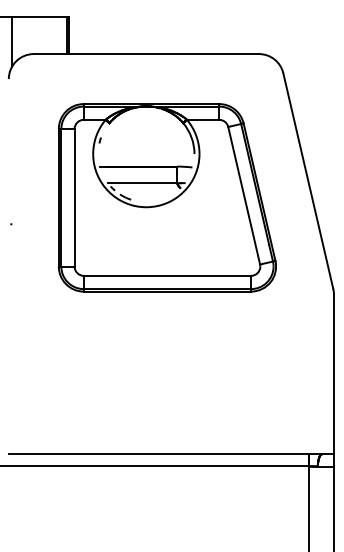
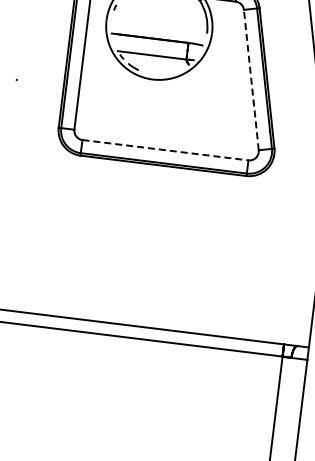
line: (244, 195) -> (251, 79), solid -> dashed
line: (167, 275) -> (165, 149), solid -> dashed

